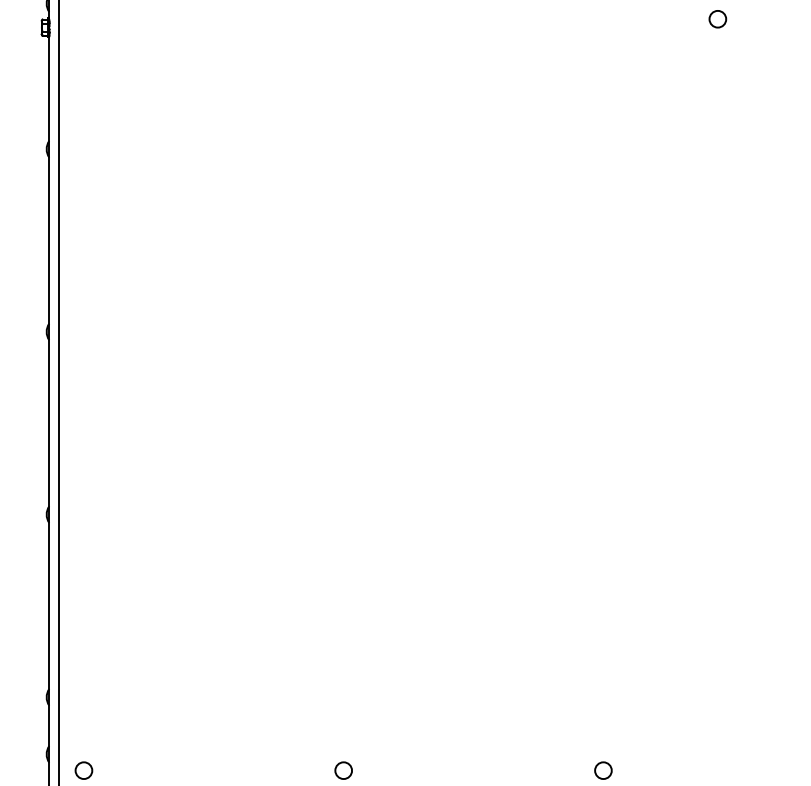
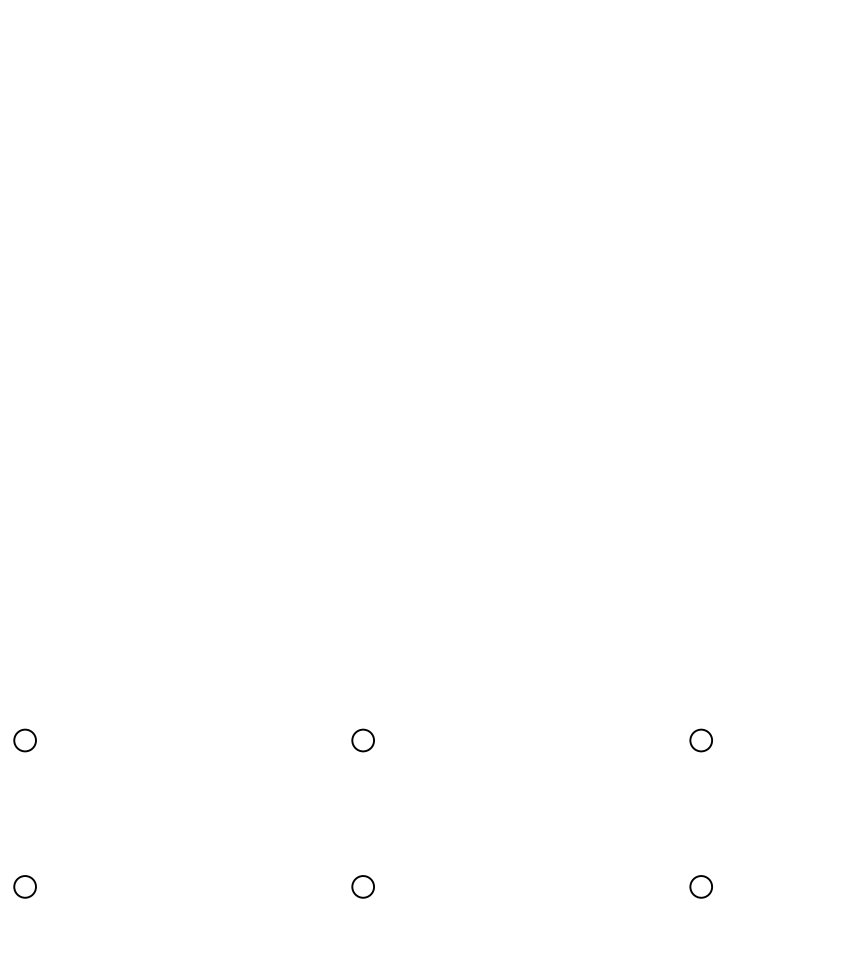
circle: (83, 658) -> (24, 740), added
circle: (343, 658) -> (362, 740), added
circle: (603, 658) -> (701, 740), added

